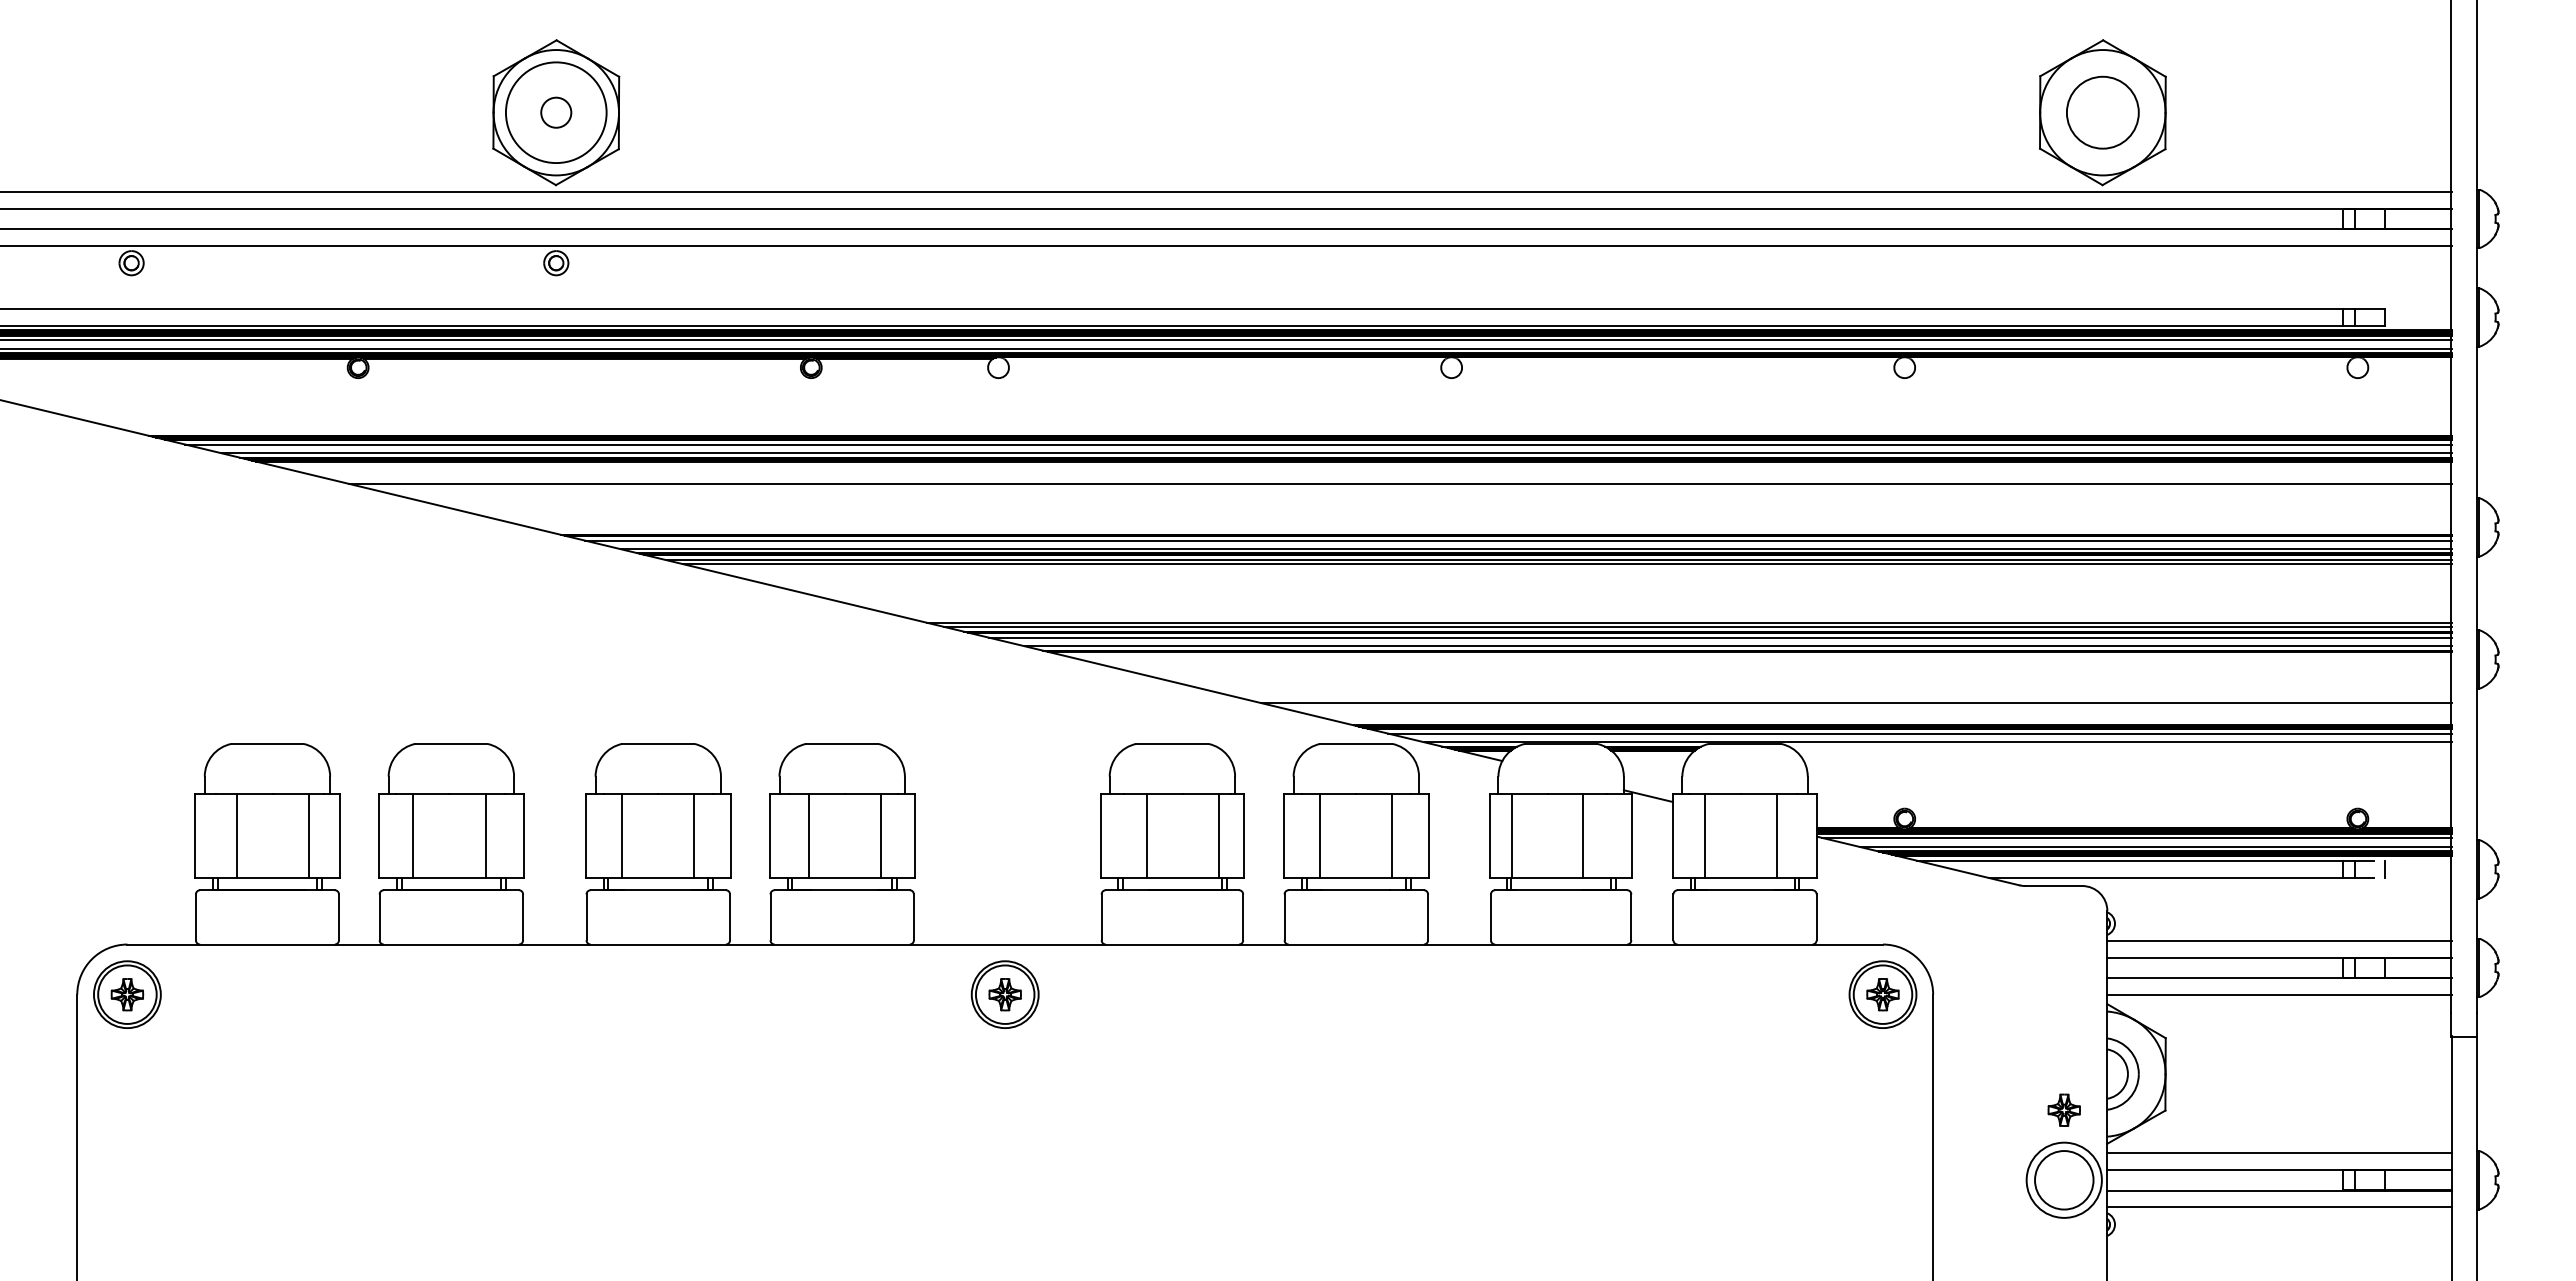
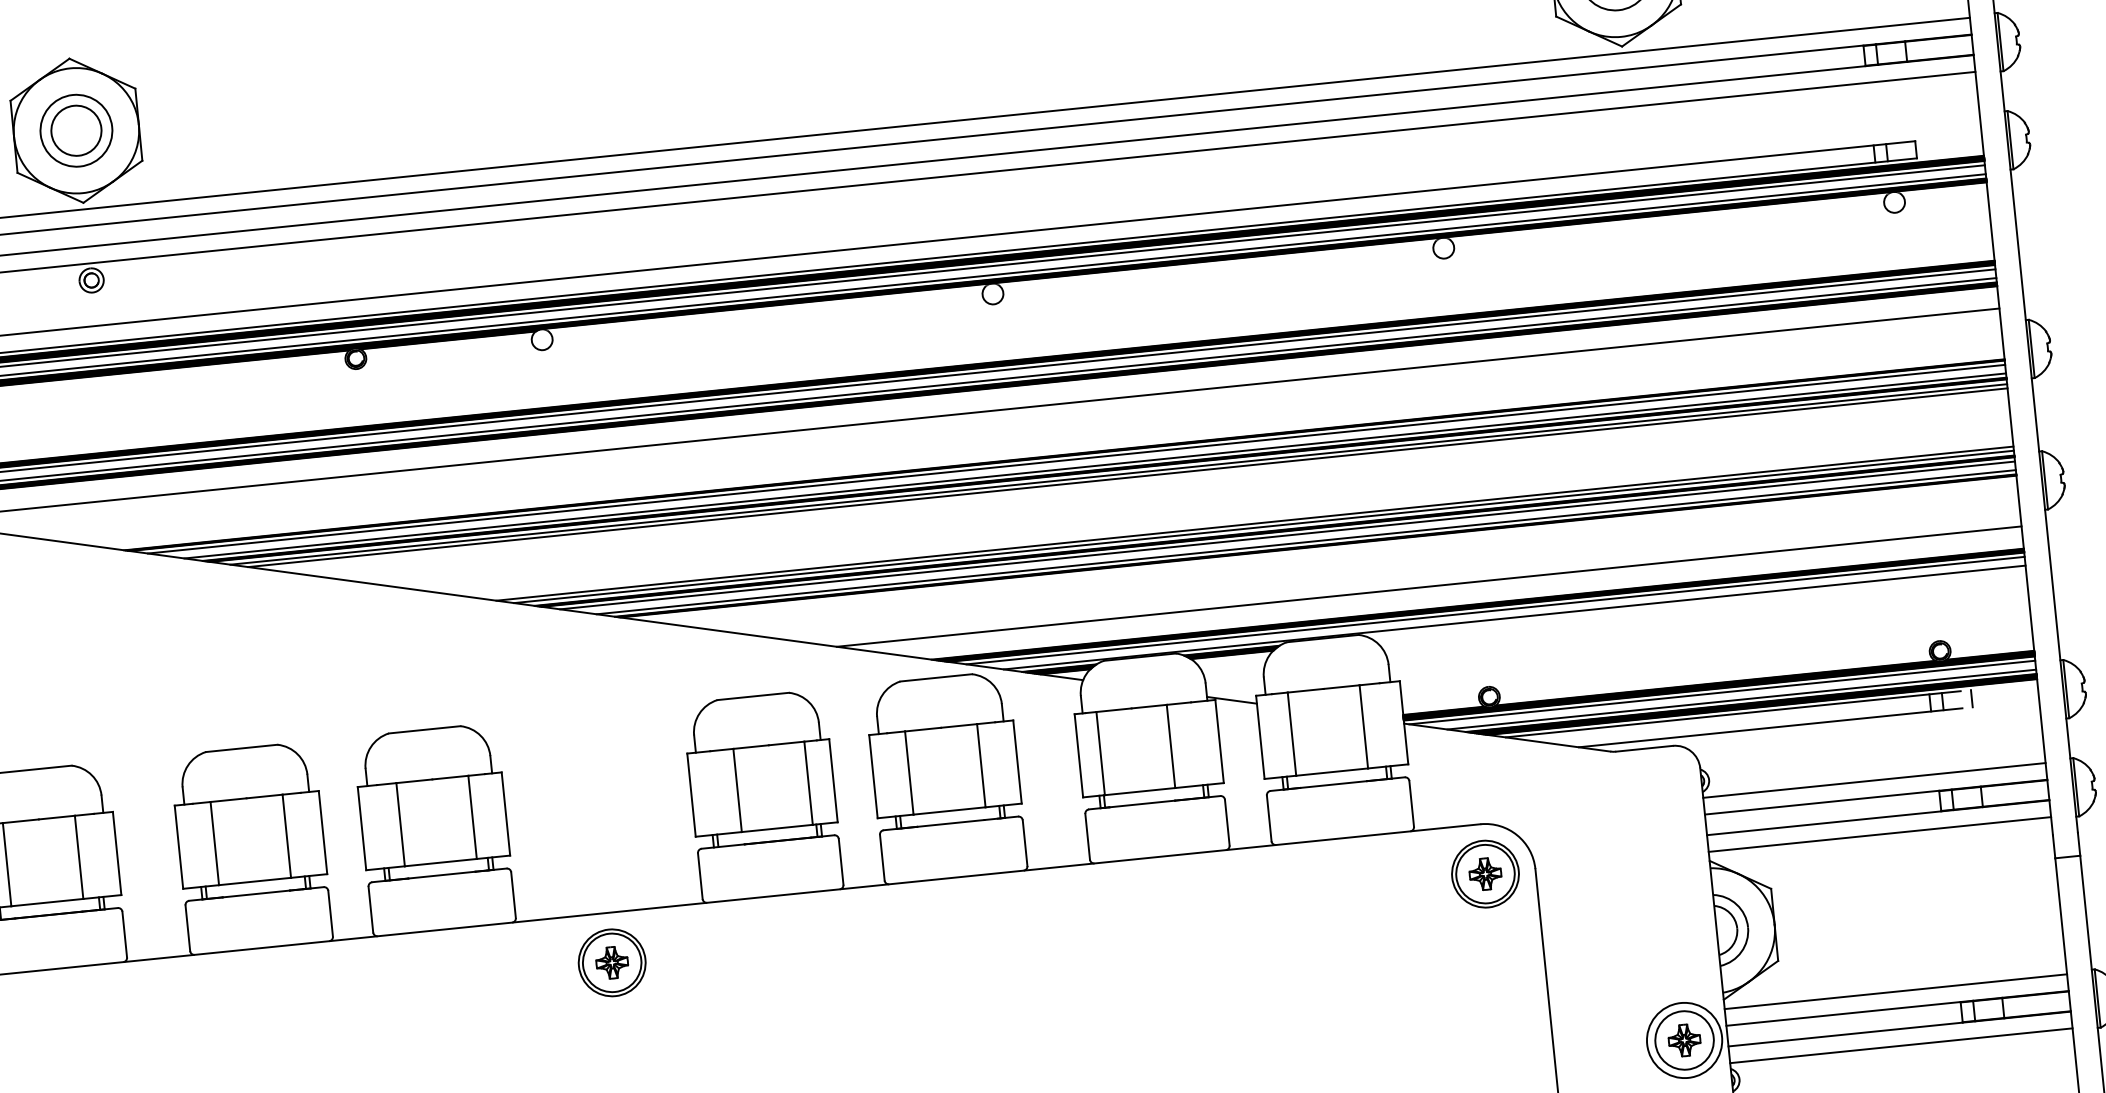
circle: (556, 112) -> (76, 130), size x0.71
circle: (556, 112) -> (76, 130), size x1.67
part: (2063, 1109) -> (1683, 1039), moved

